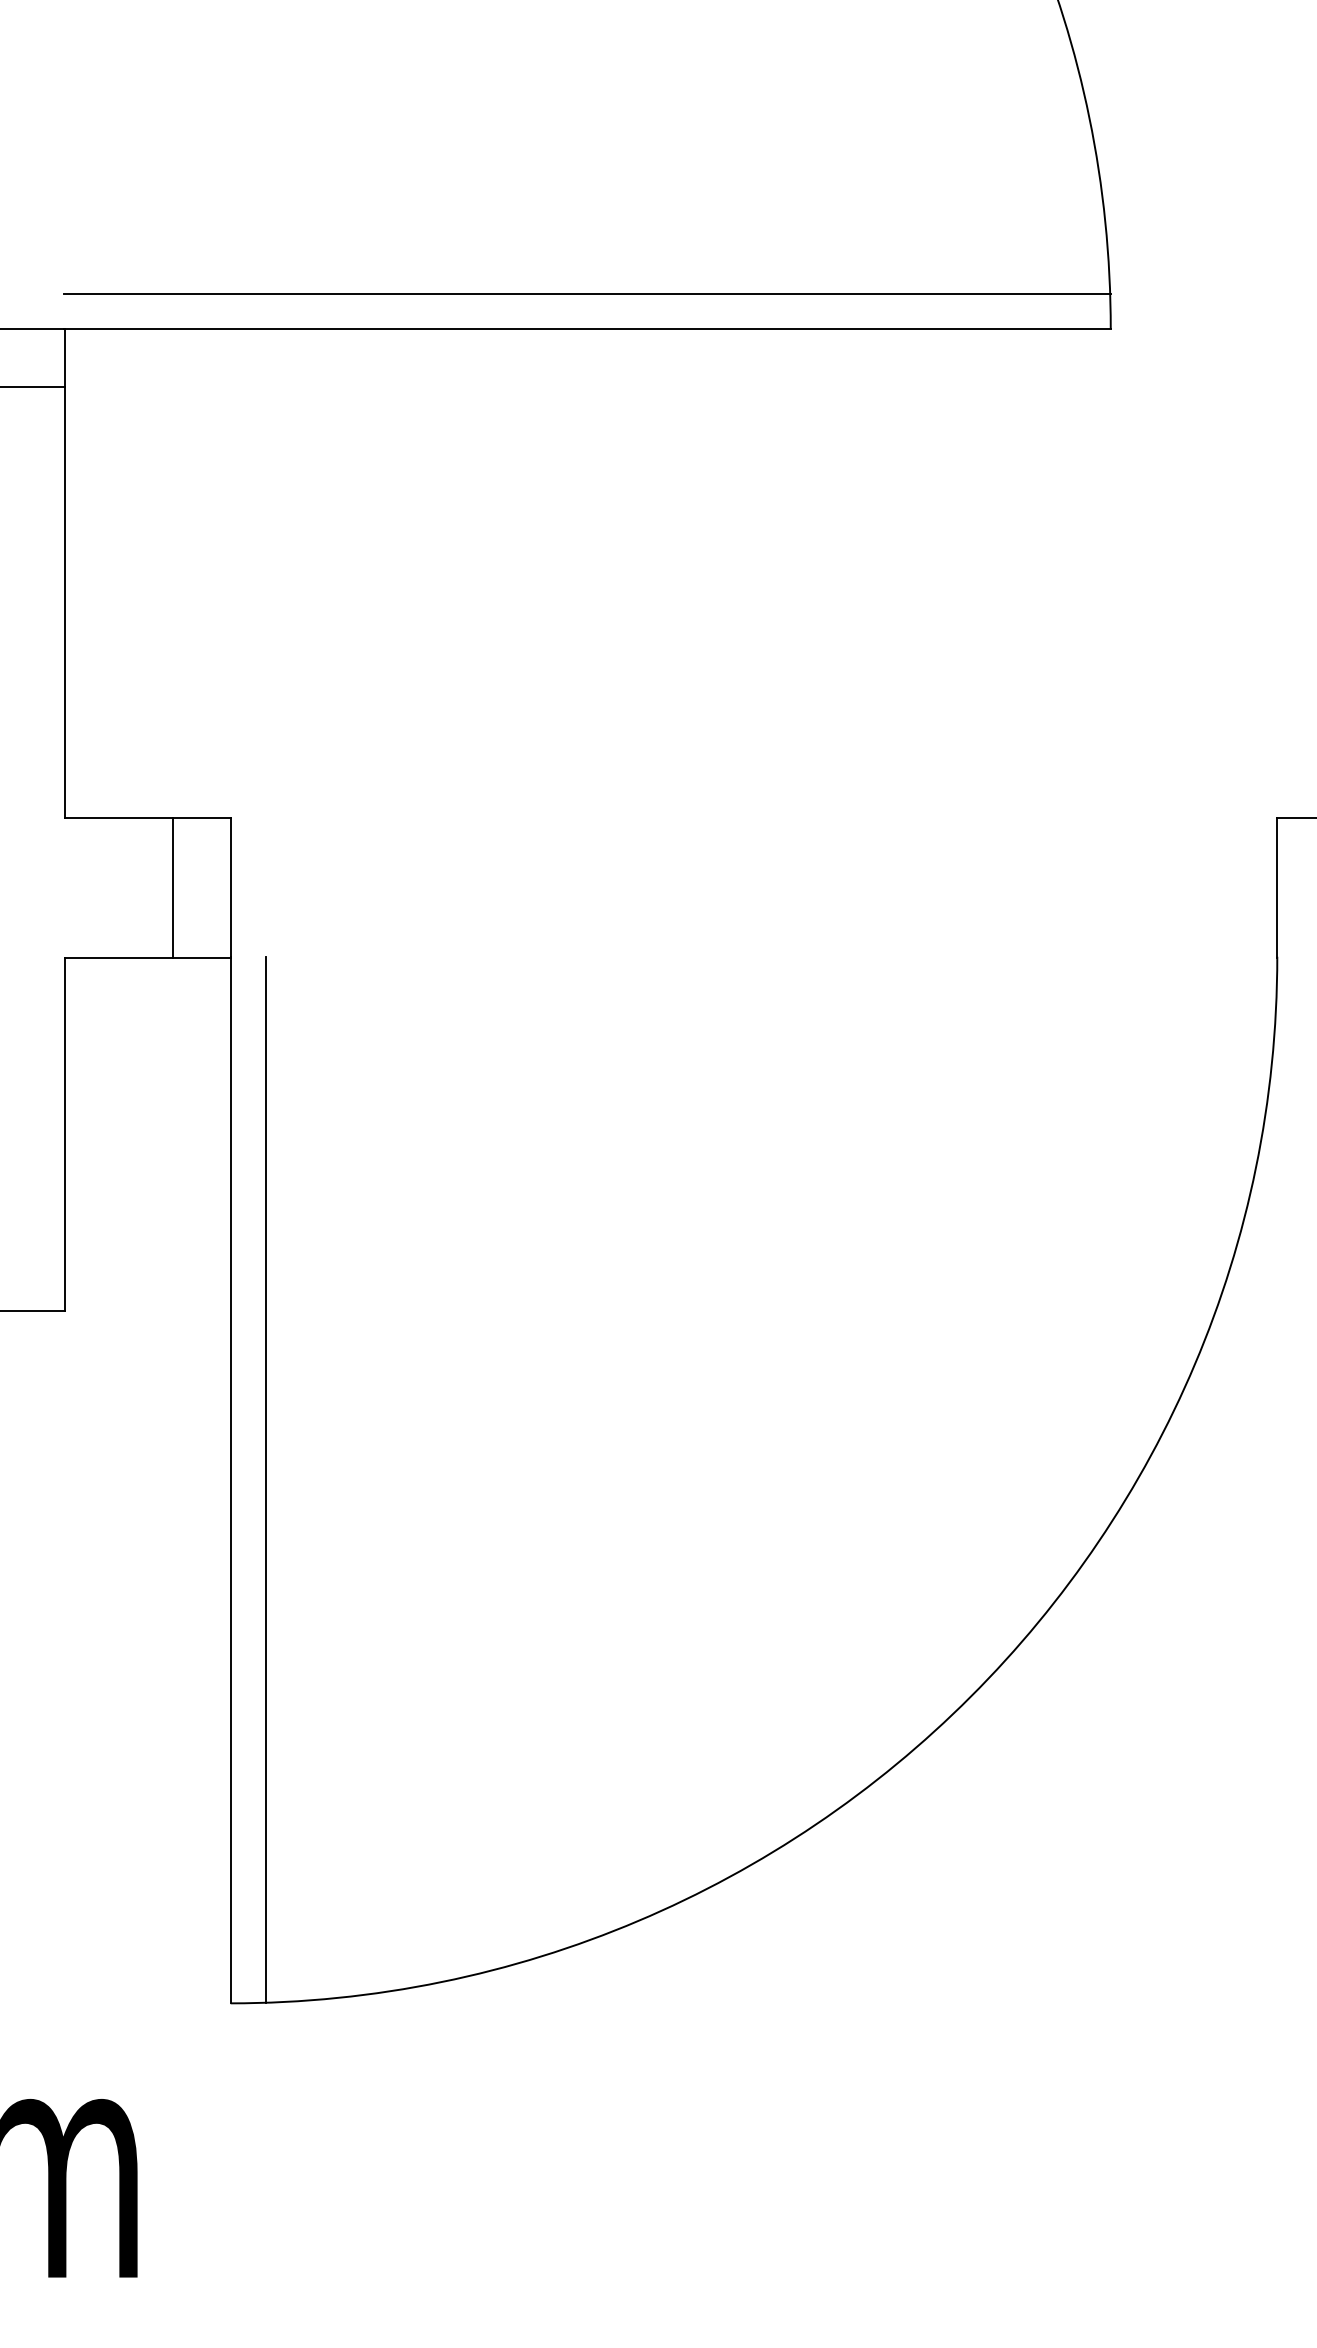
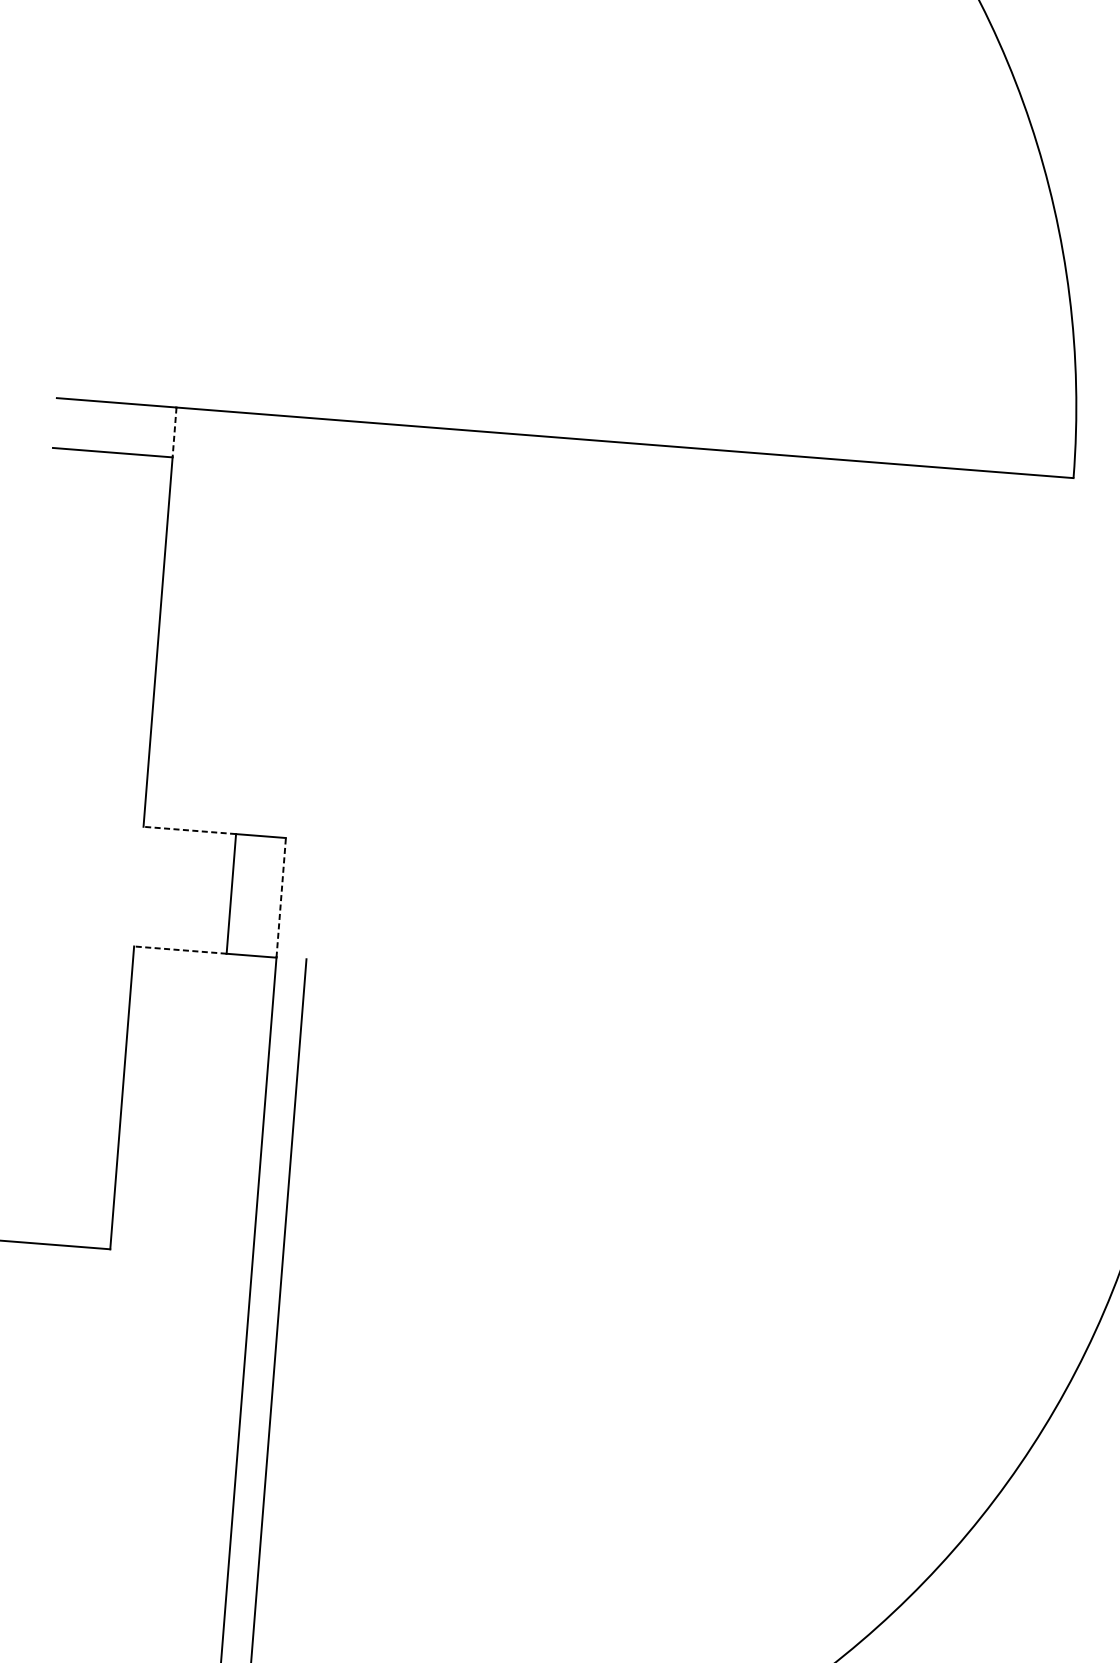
line: (587, 294) -> (627, 413), removed
line: (64, 358) -> (174, 432), solid -> dashed
line: (118, 818) -> (189, 830), solid -> dashed
line: (230, 887) -> (281, 897), solid -> dashed
line: (118, 957) -> (180, 949), solid -> dashed

